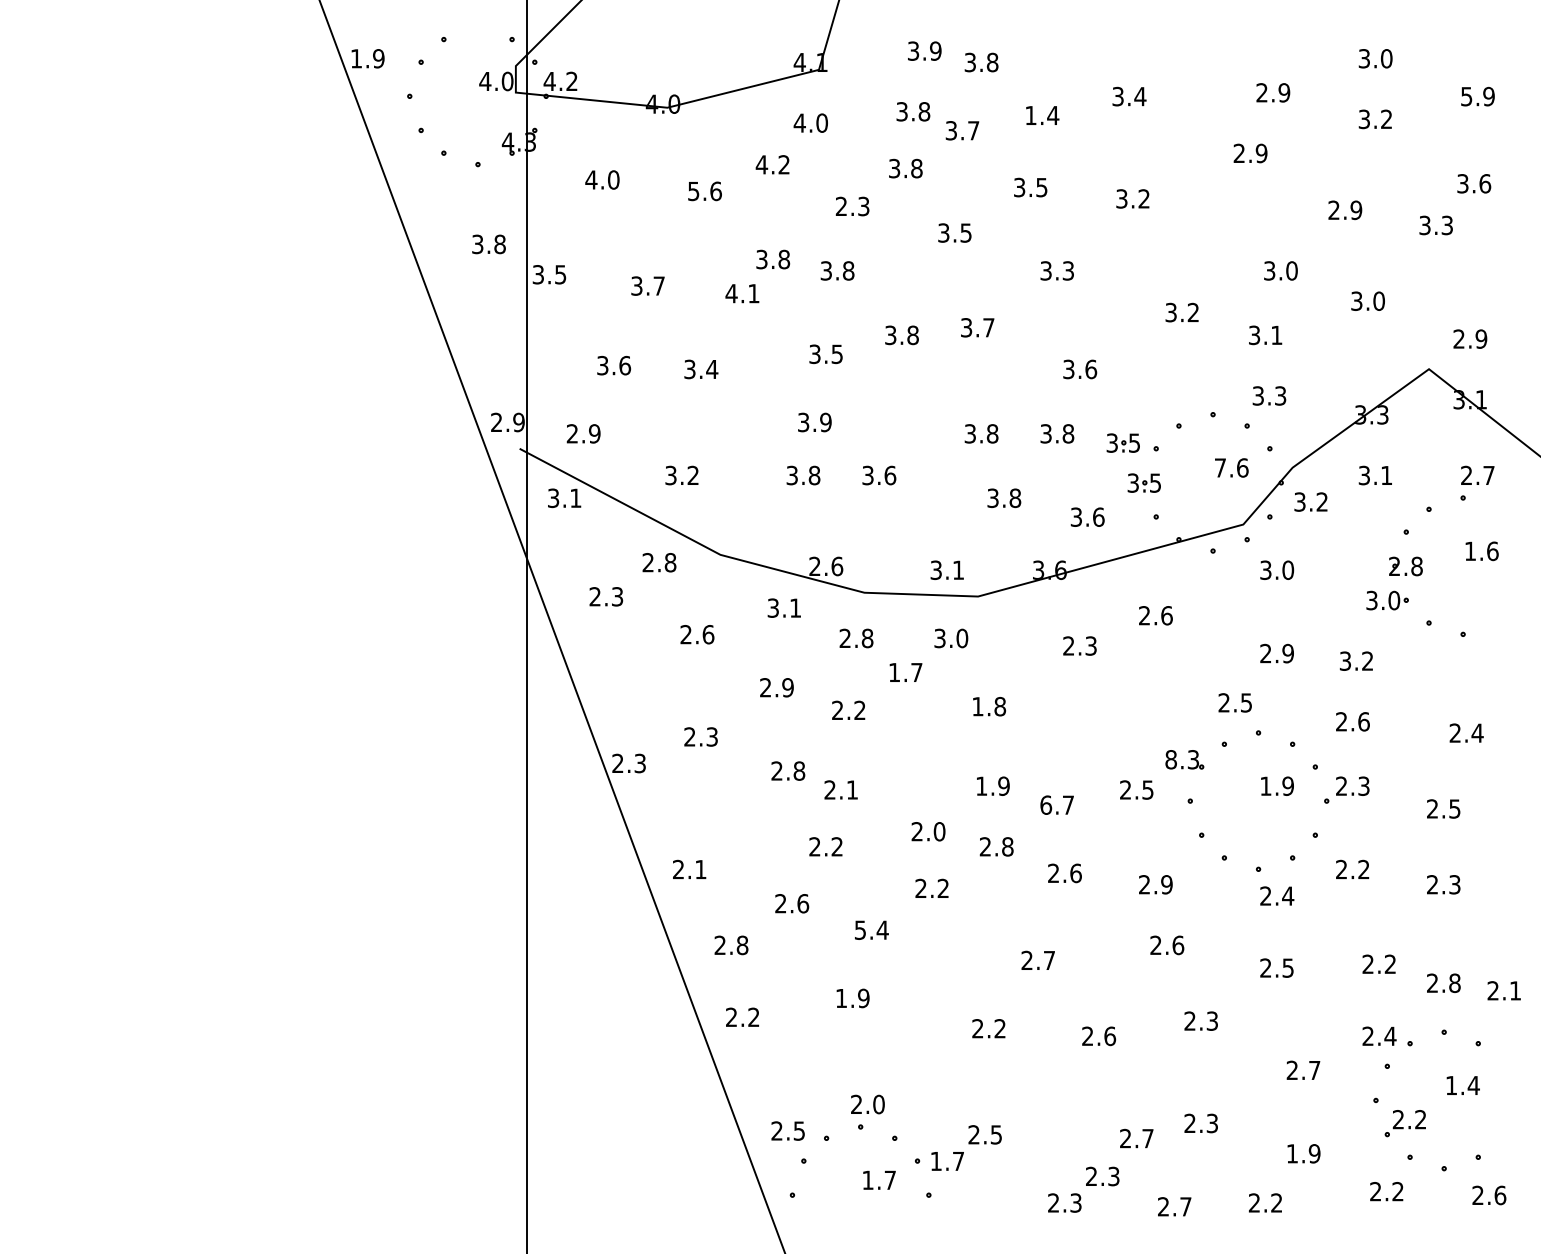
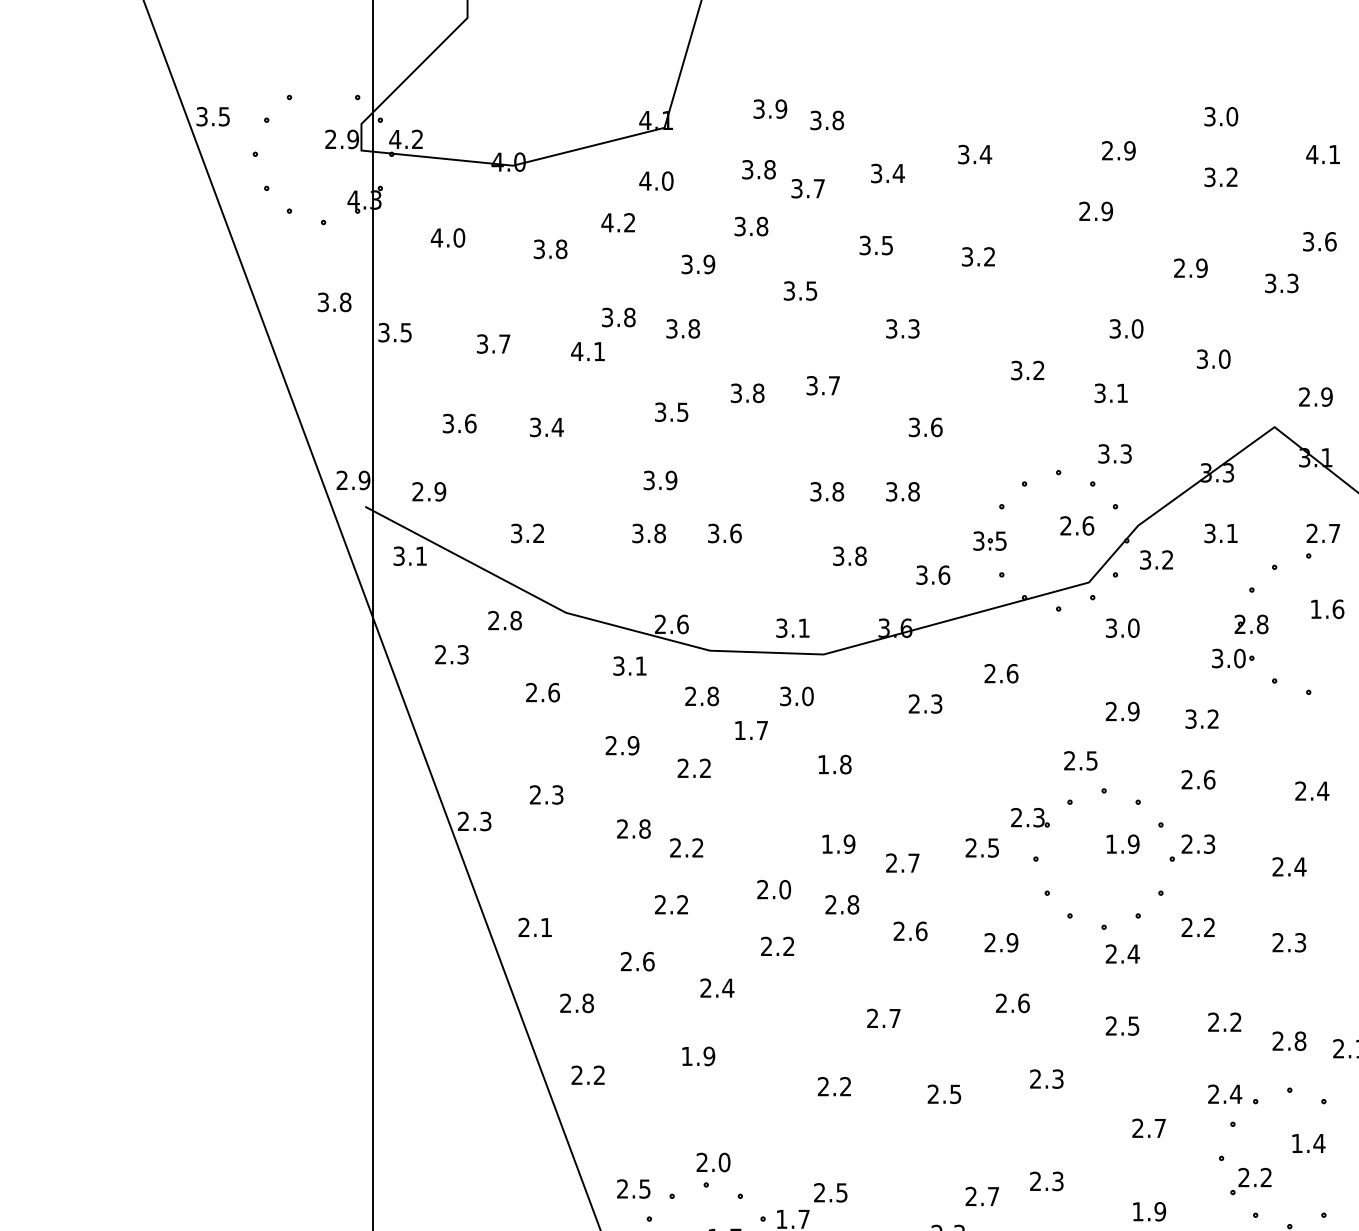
text: (367, 58) -> (213, 116), 1.9 -> 3.5
text: (496, 81) -> (342, 139), 4.0 -> 2.9
text: (1477, 96) -> (1323, 154), 5.9 -> 4.1
text: (1030, 115) -> (876, 173), 1.4 -> 3.4
text: (704, 190) -> (550, 248), 5.6 -> 3.8
text: (852, 206) -> (698, 264), 2.3 -> 3.9
part: (1122, 442) -> (968, 500), removed
text: (1219, 467) -> (1065, 525), 7.6 -> 2.6
text: (1170, 759) -> (1016, 817), 8.3 -> 2.3
text: (851, 789) -> (697, 847), 2.1 -> 2.2
text: (1046, 804) -> (892, 862), 6.7 -> 2.7
text: (1454, 808) -> (1300, 866), 2.5 -> 2.4
text: (859, 929) -> (705, 987), 5.4 -> 2.4
text: (1110, 1036) -> (956, 1094), 2.6 -> 2.5

